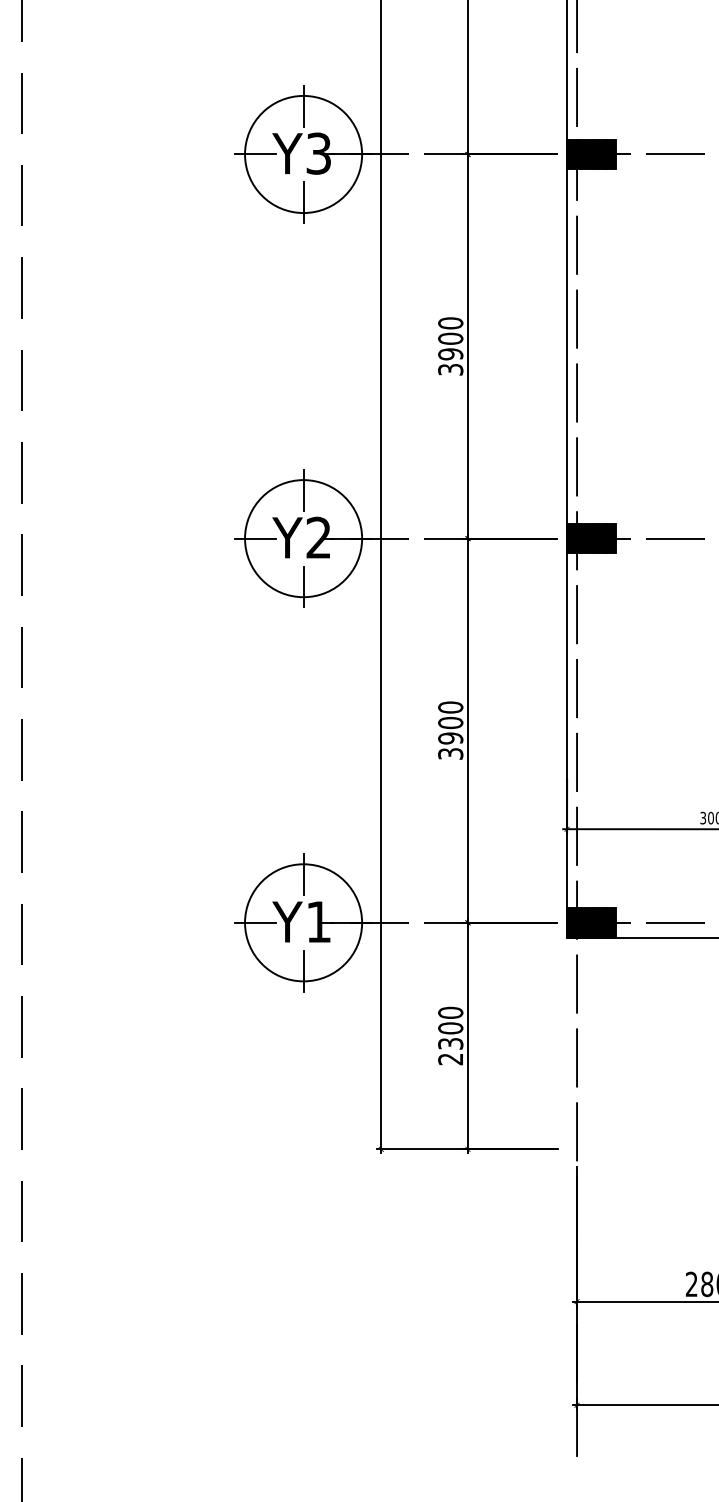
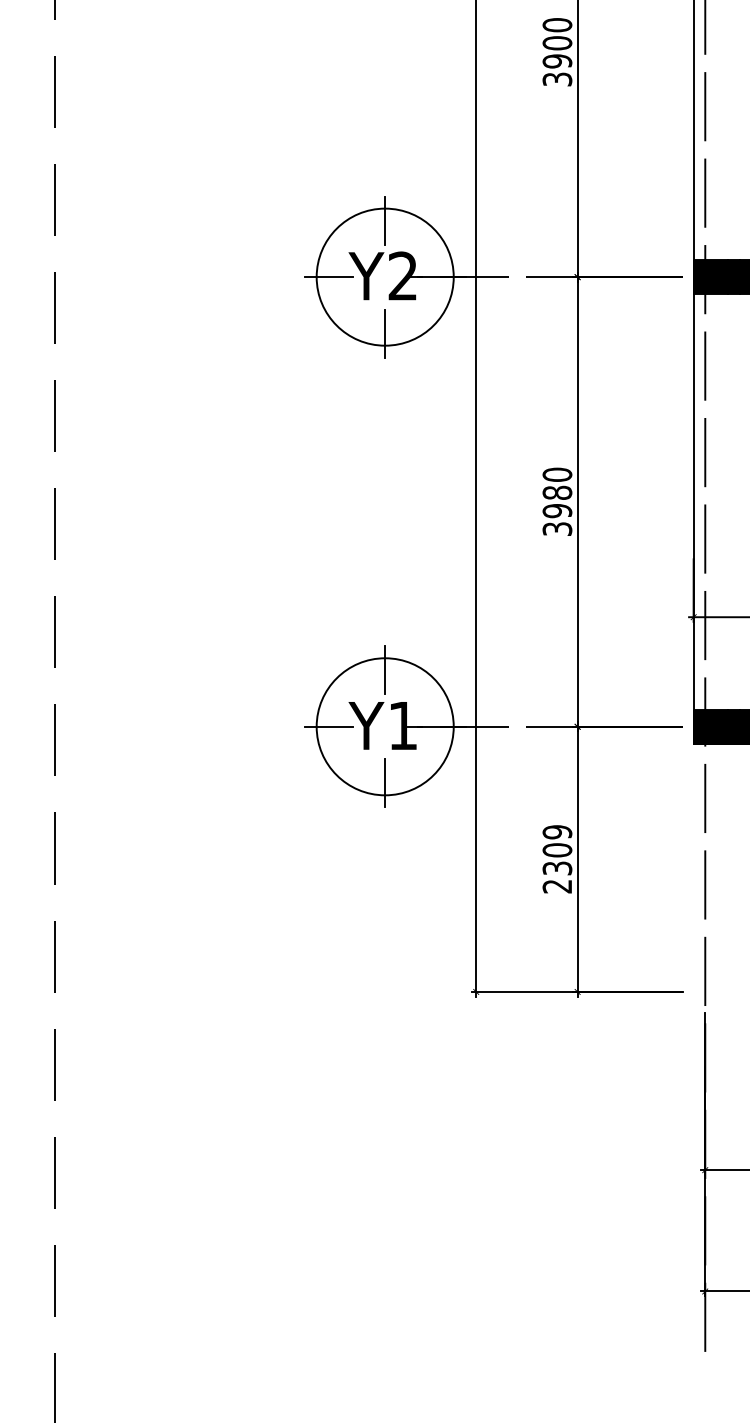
text: (450, 722) -> (557, 492), 3900 -> 3980
text: (450, 1012) -> (557, 831), 2300 -> 2309

